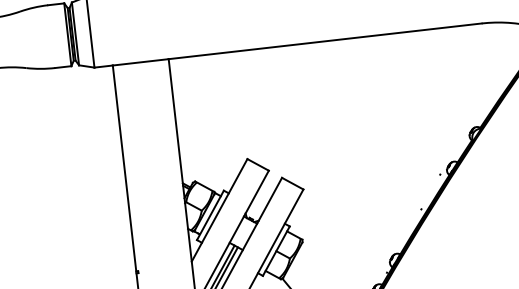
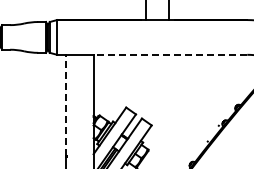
line: (325, 40) -> (170, 54), solid -> dashed
line: (125, 168) -> (66, 105), solid -> dashed

